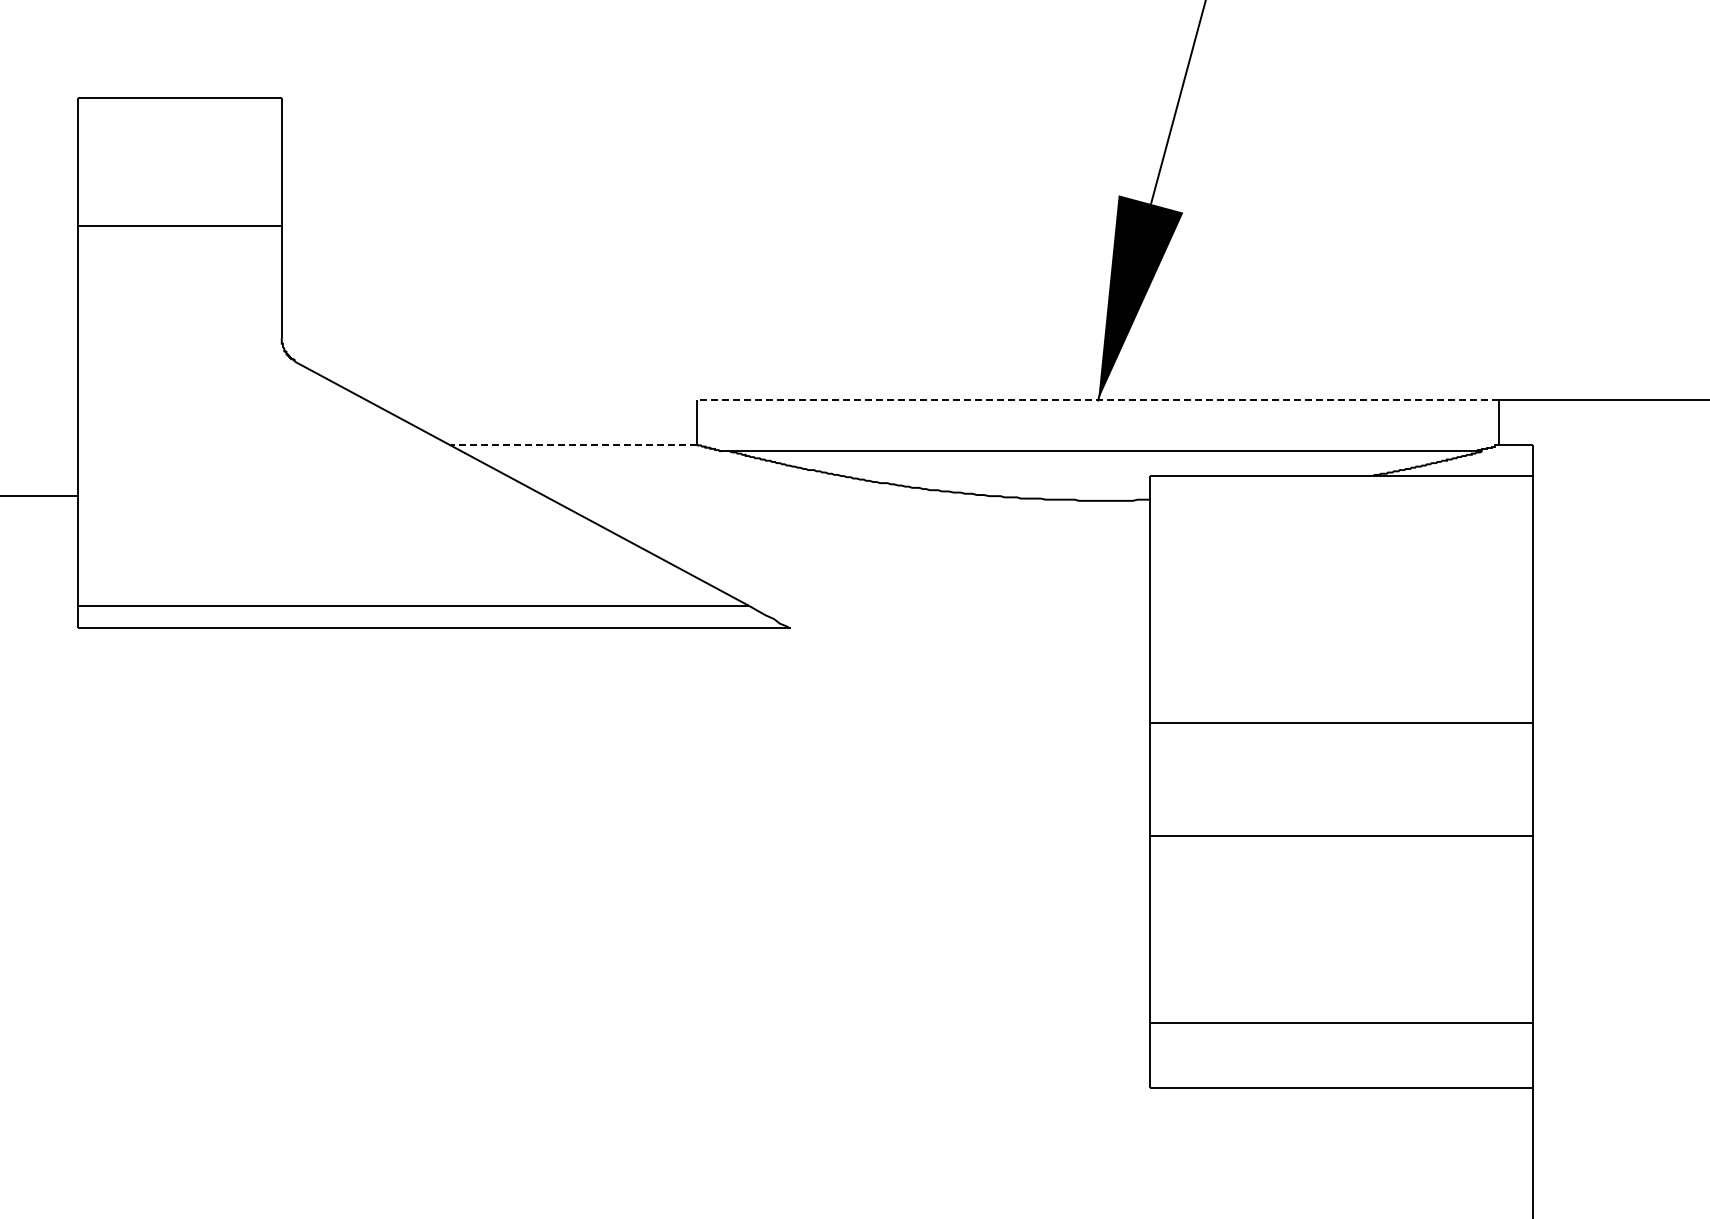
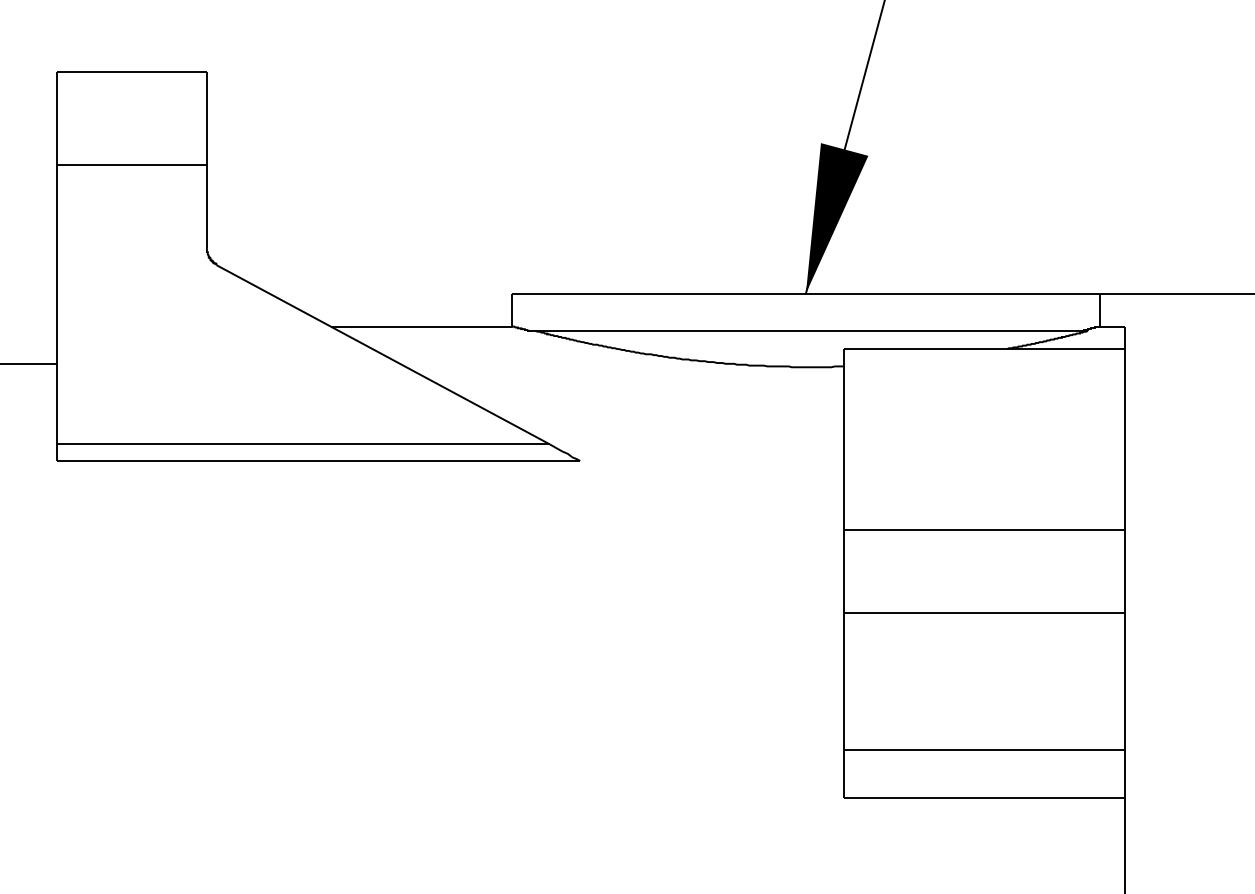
line: (1098, 400) -> (806, 293), dashed -> solid
line: (573, 445) -> (420, 326), dashed -> solid

